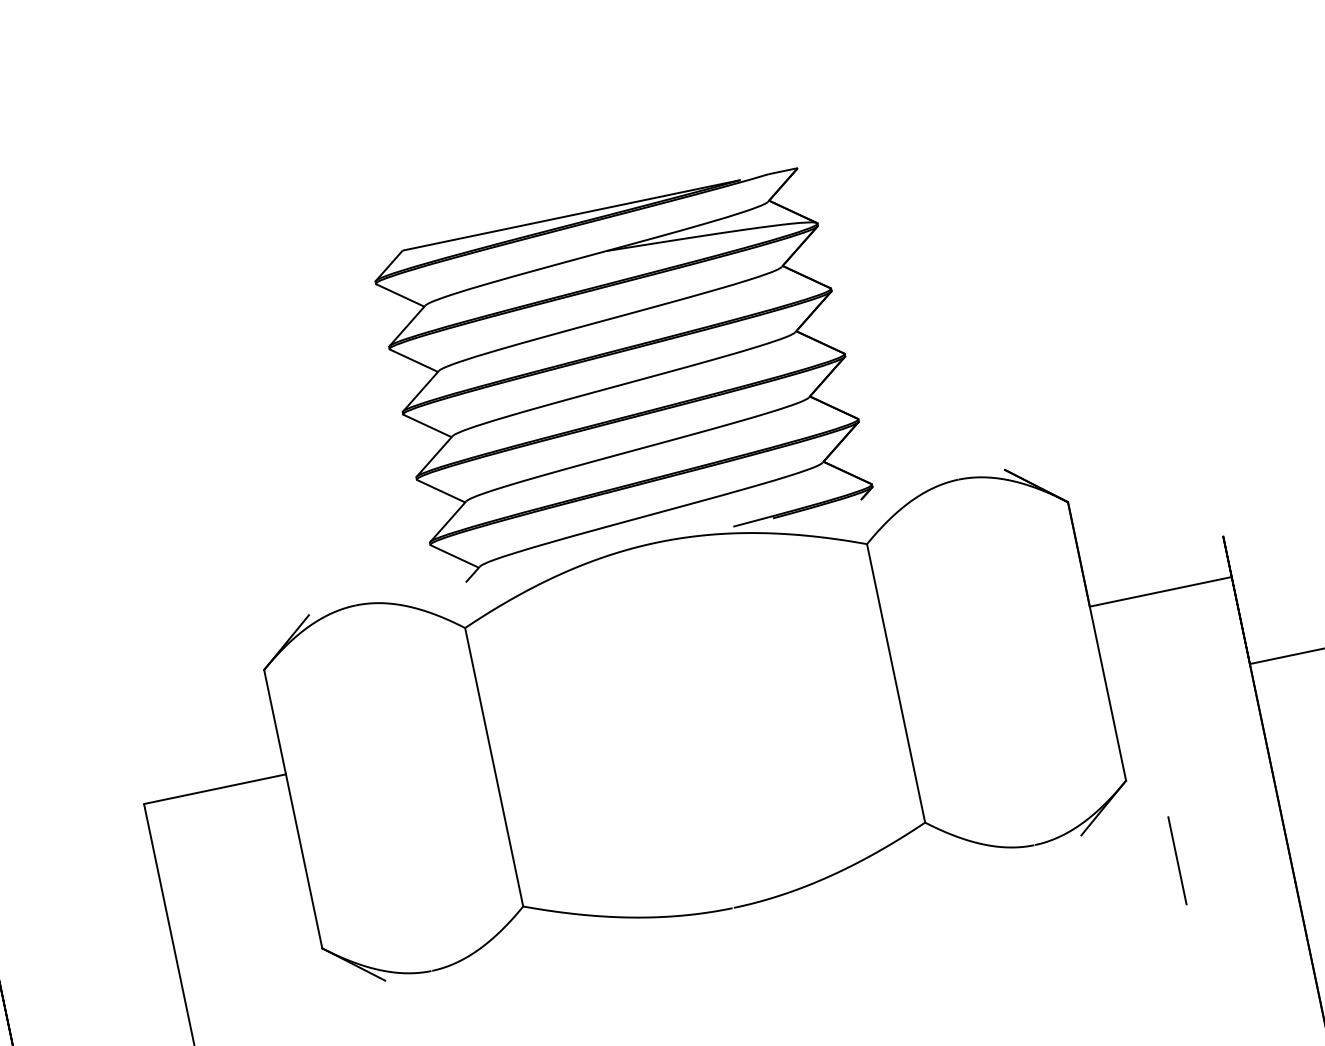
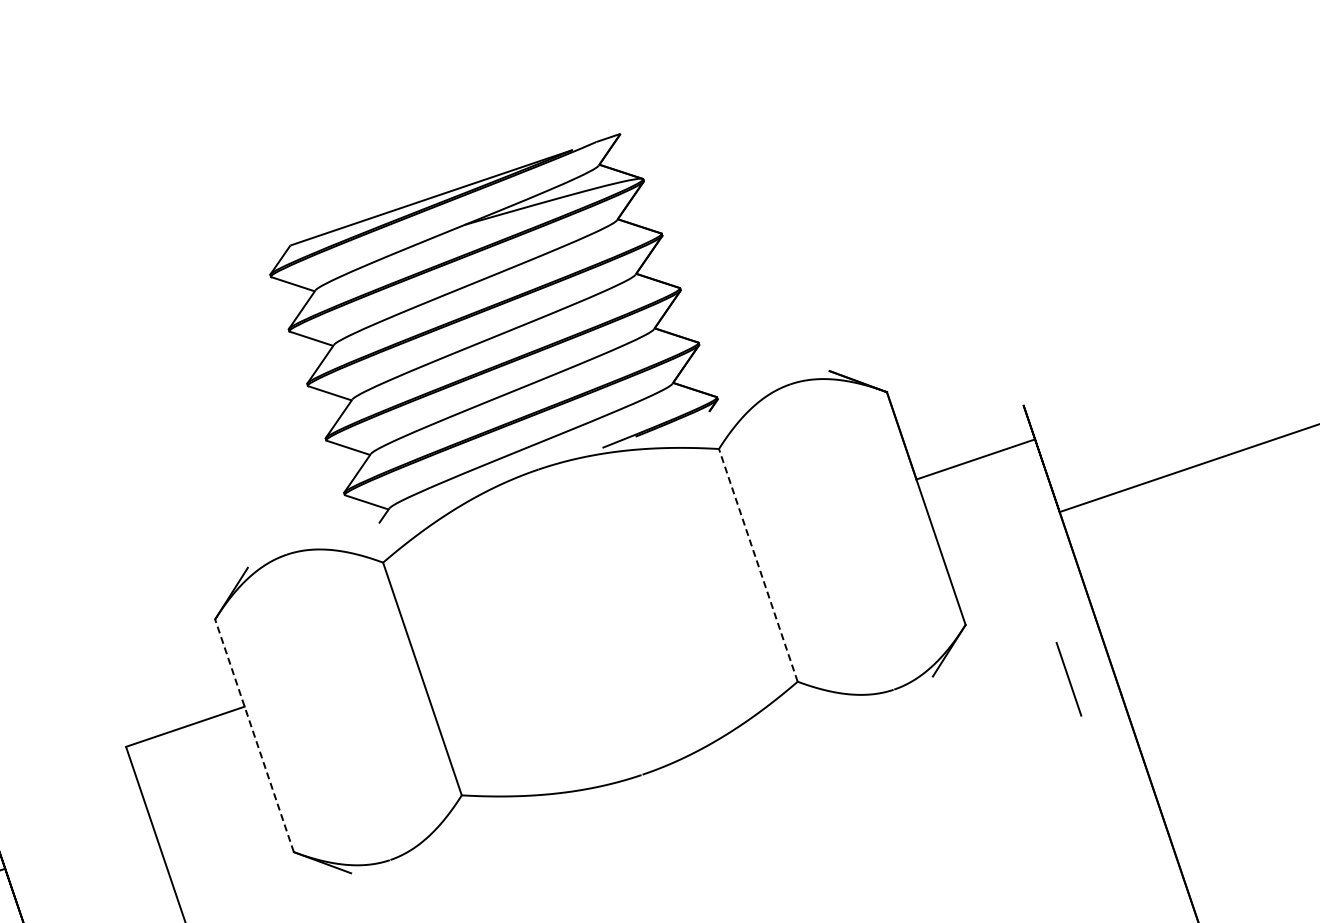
line: (896, 683) -> (758, 565), solid -> dashed
line: (293, 808) -> (254, 735), solid -> dashed
line: (1176, 860) -> (1068, 679), moved

